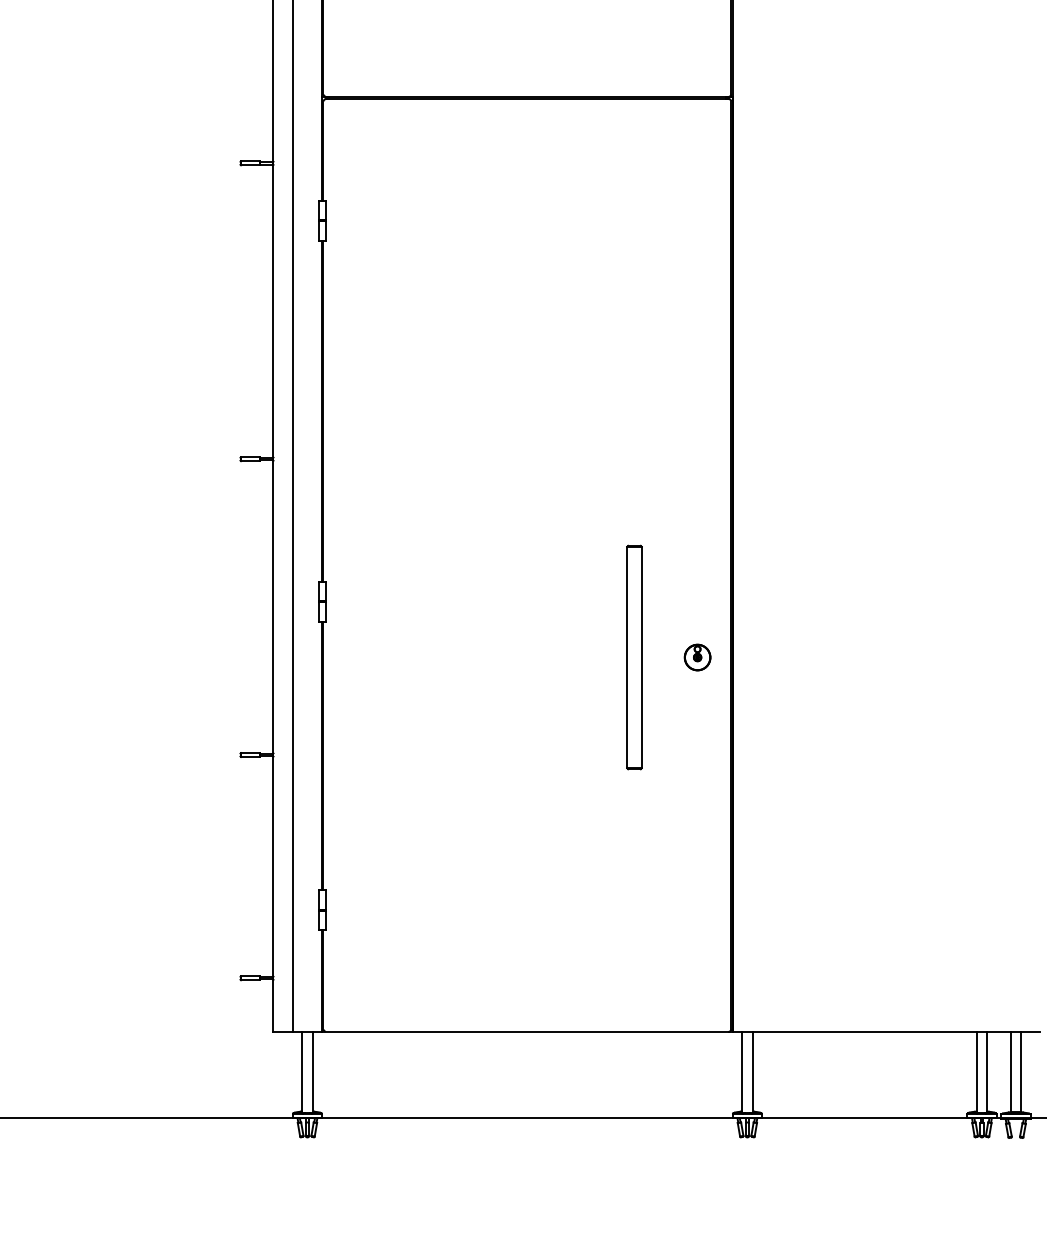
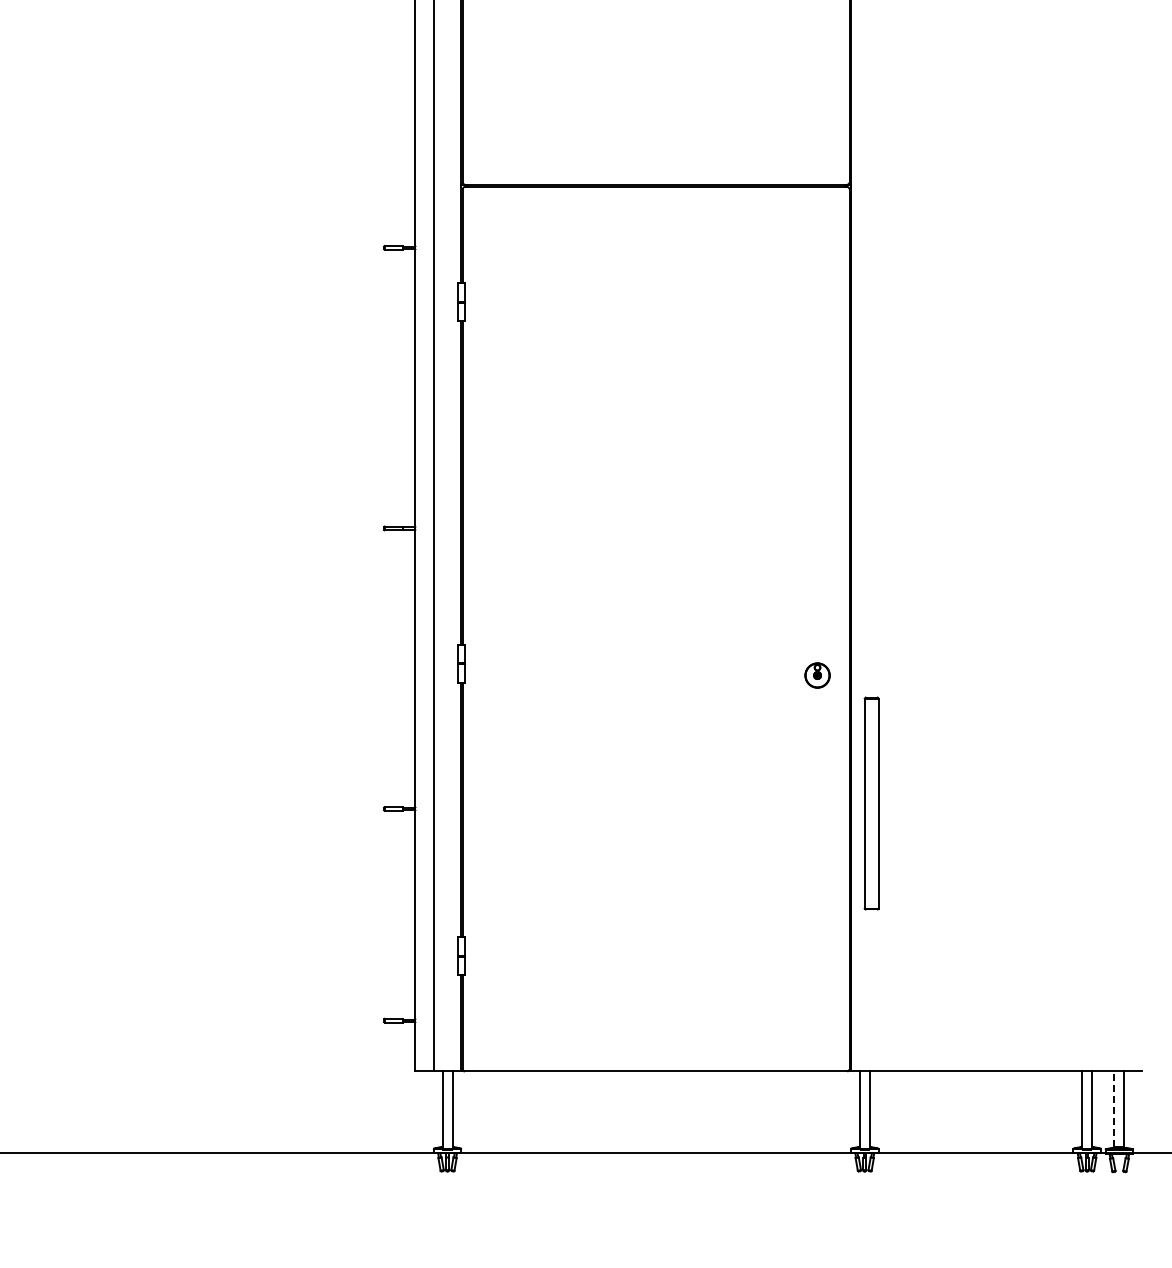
part: (634, 657) -> (871, 803), moved
part: (697, 657) -> (817, 675), moved
line: (1010, 1071) -> (1114, 1109), solid -> dashed

